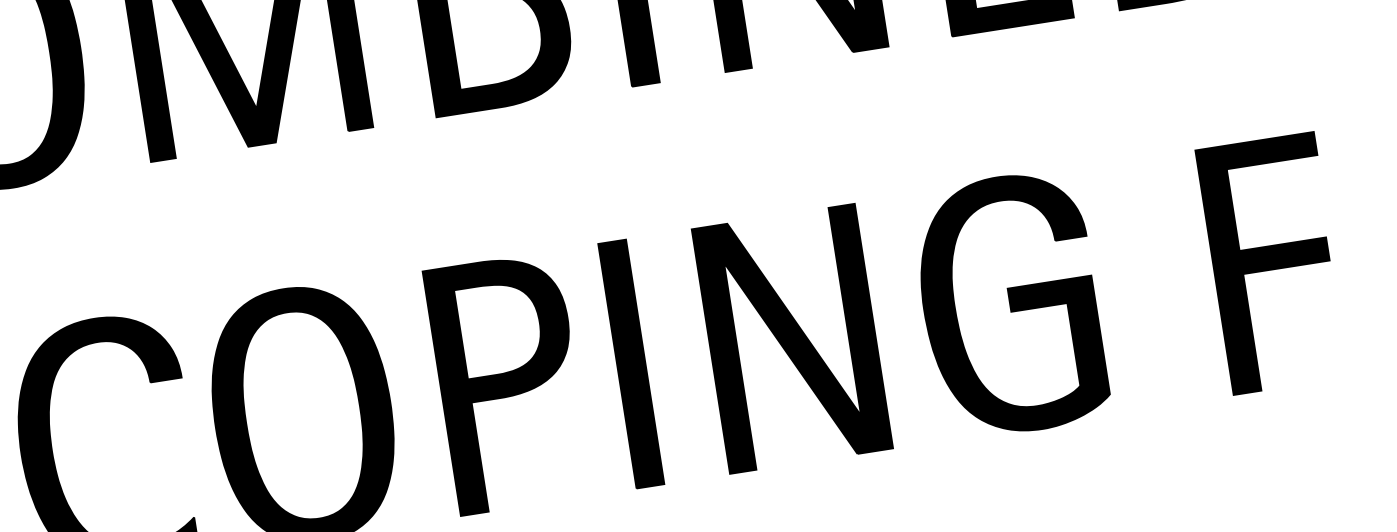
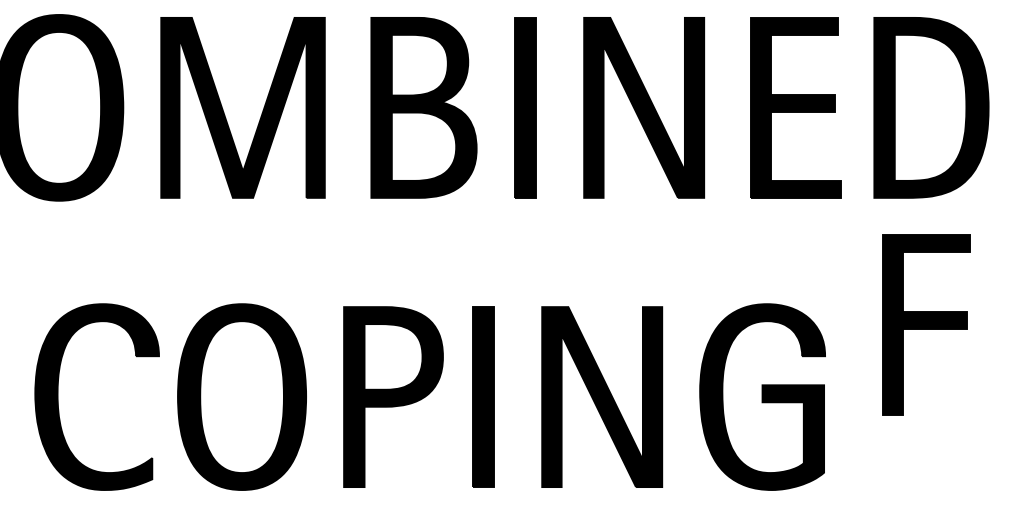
part: (1273, 262) -> (926, 324), moved

